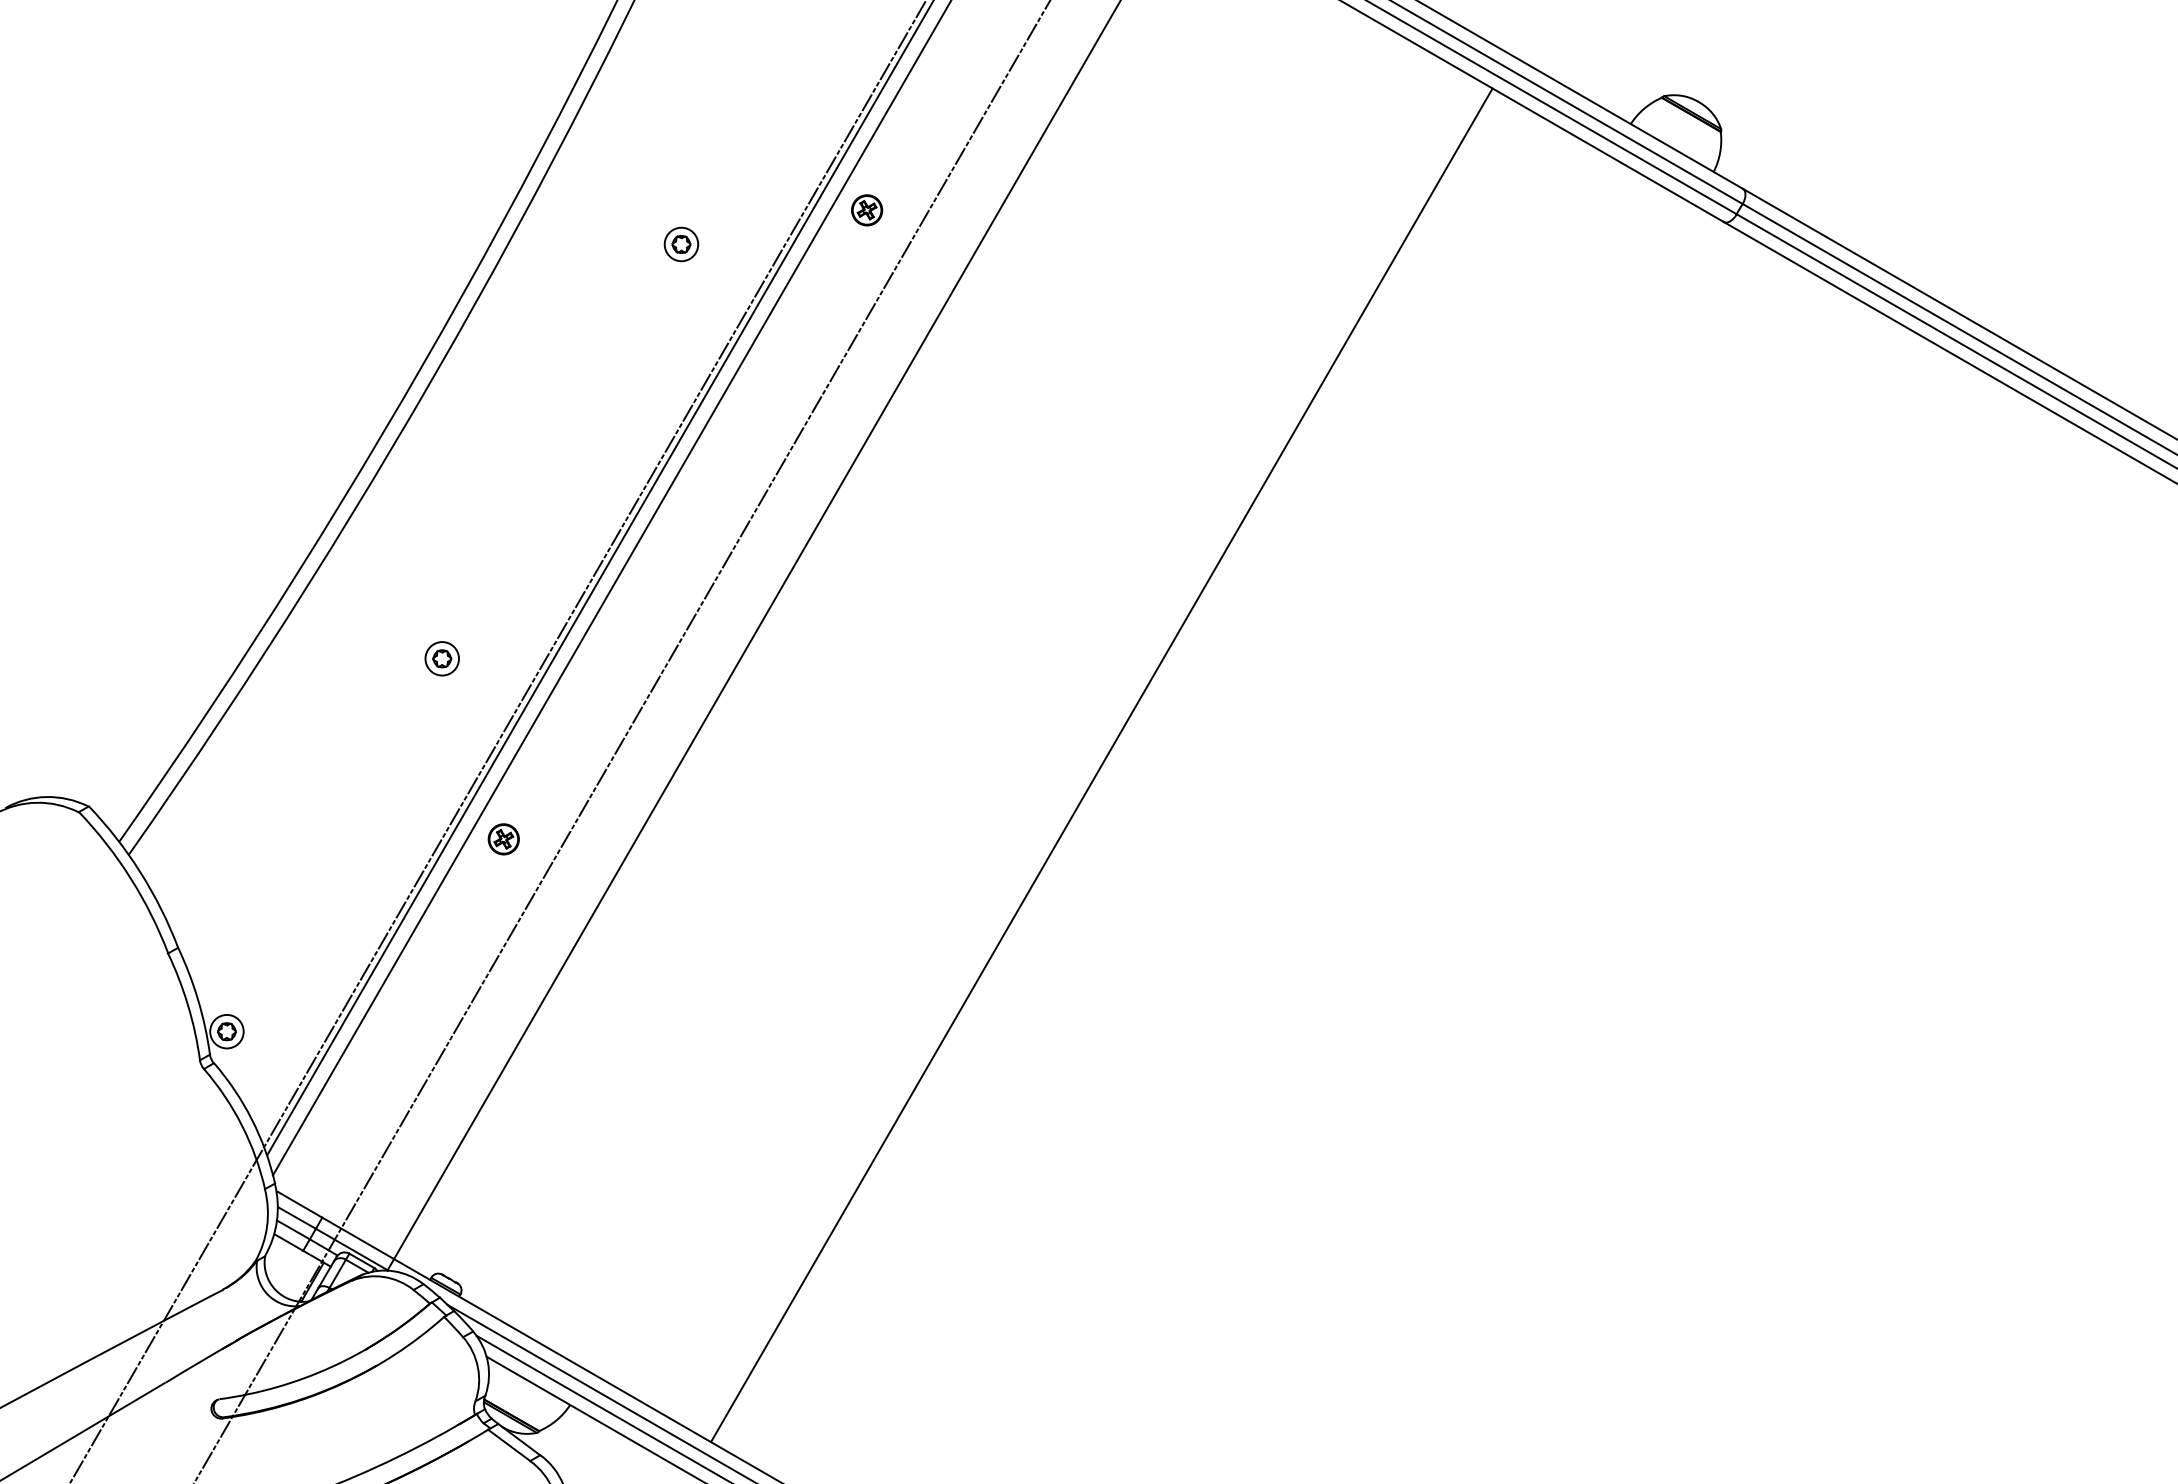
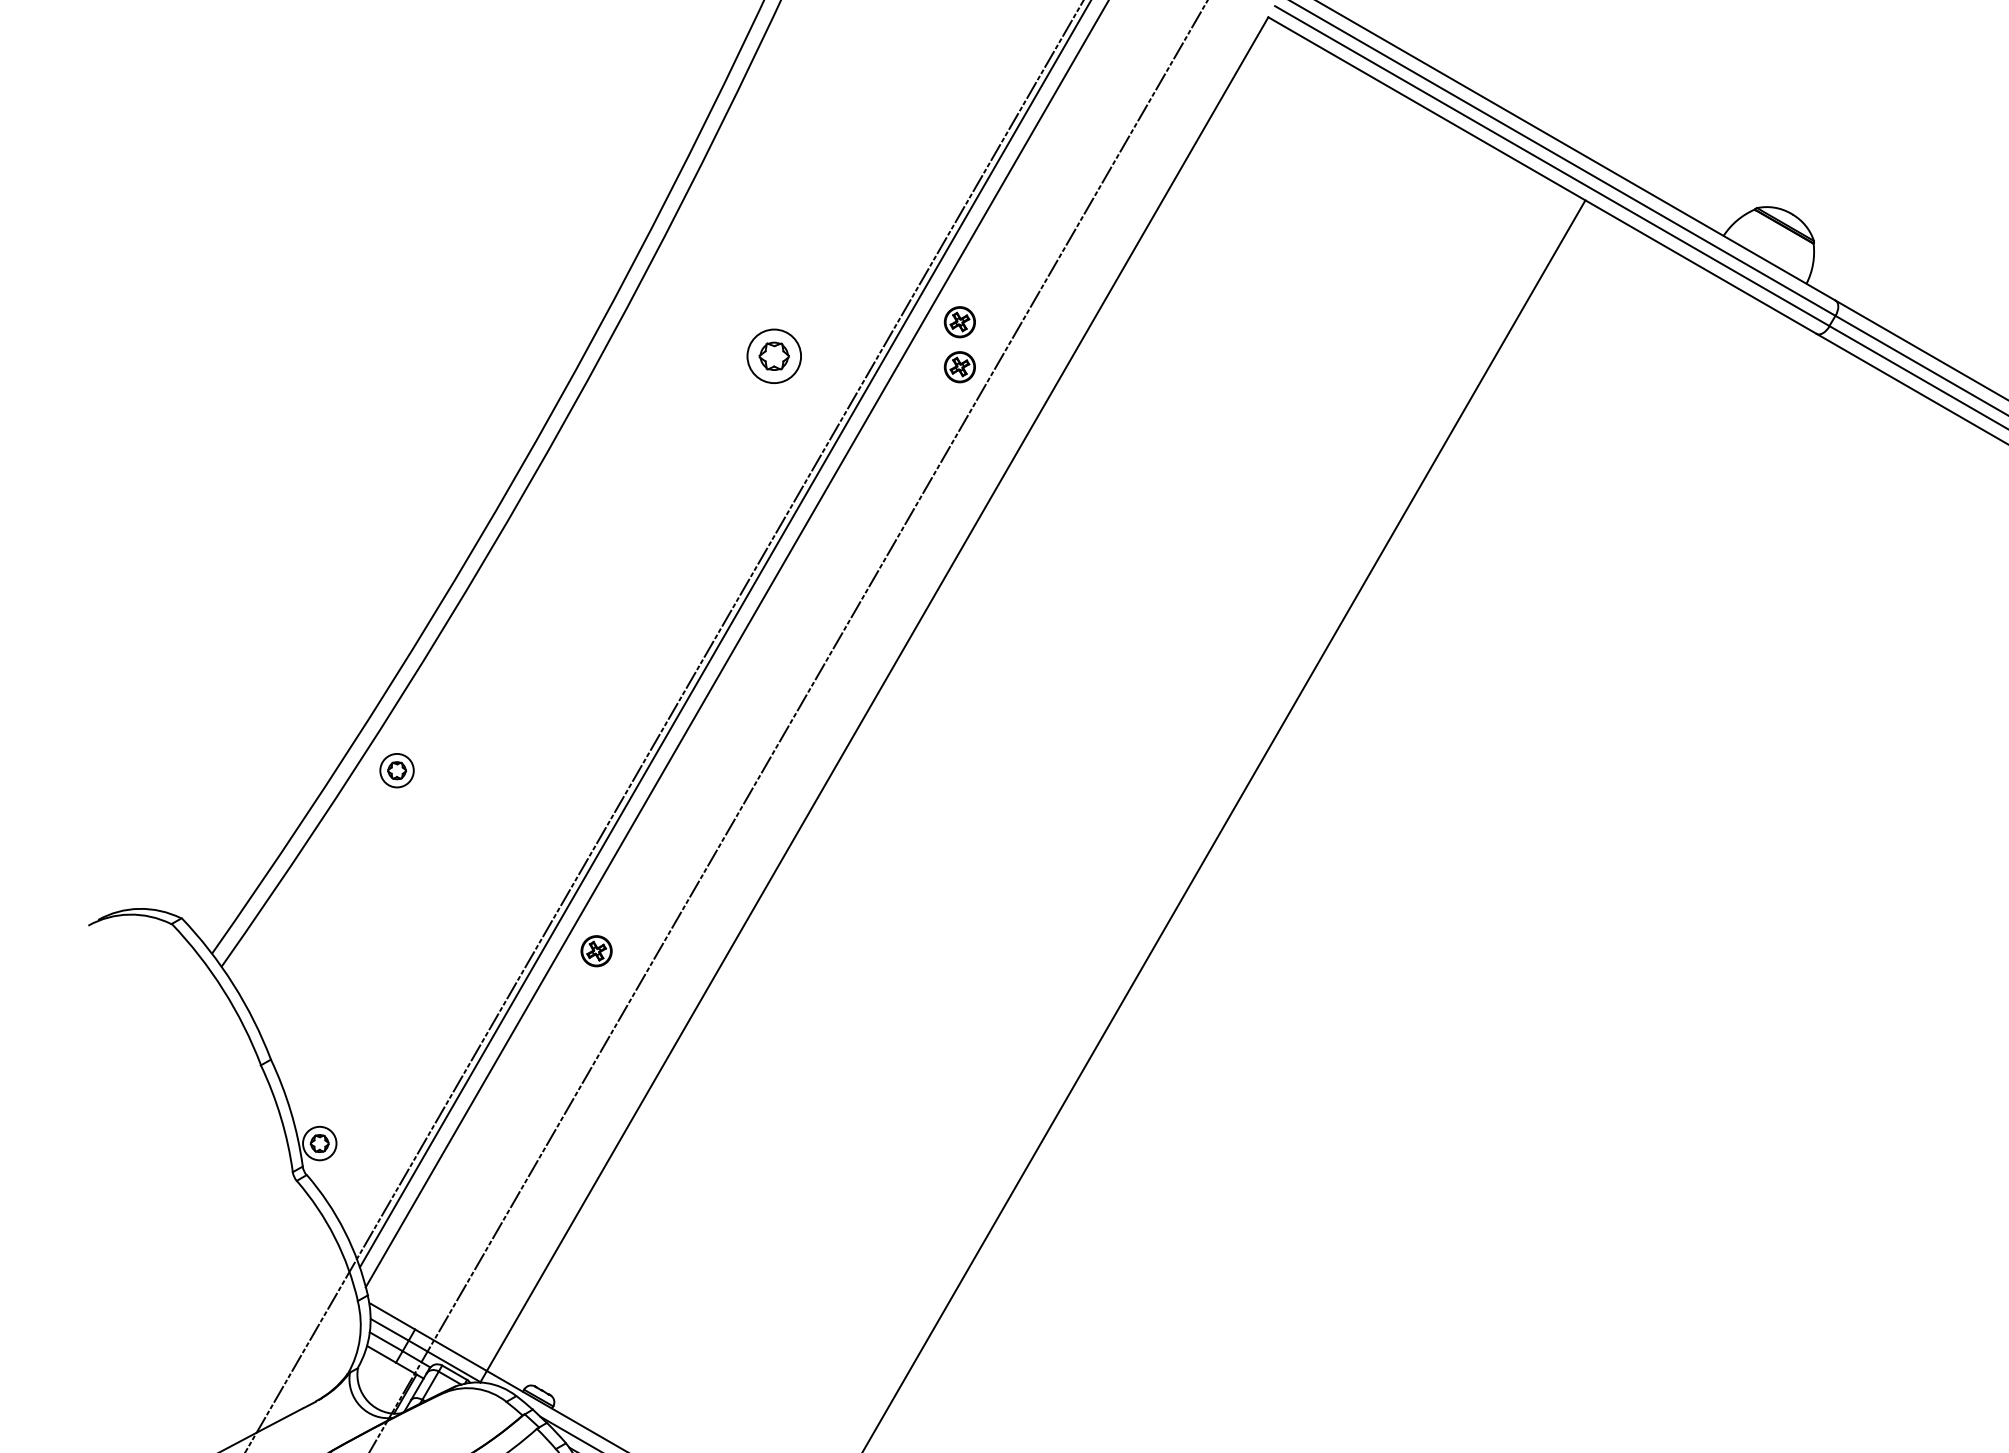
part: (681, 244) -> (774, 356), size x1.6
part: (867, 255) -> (960, 367), added
part: (441, 658) -> (396, 770), moved

